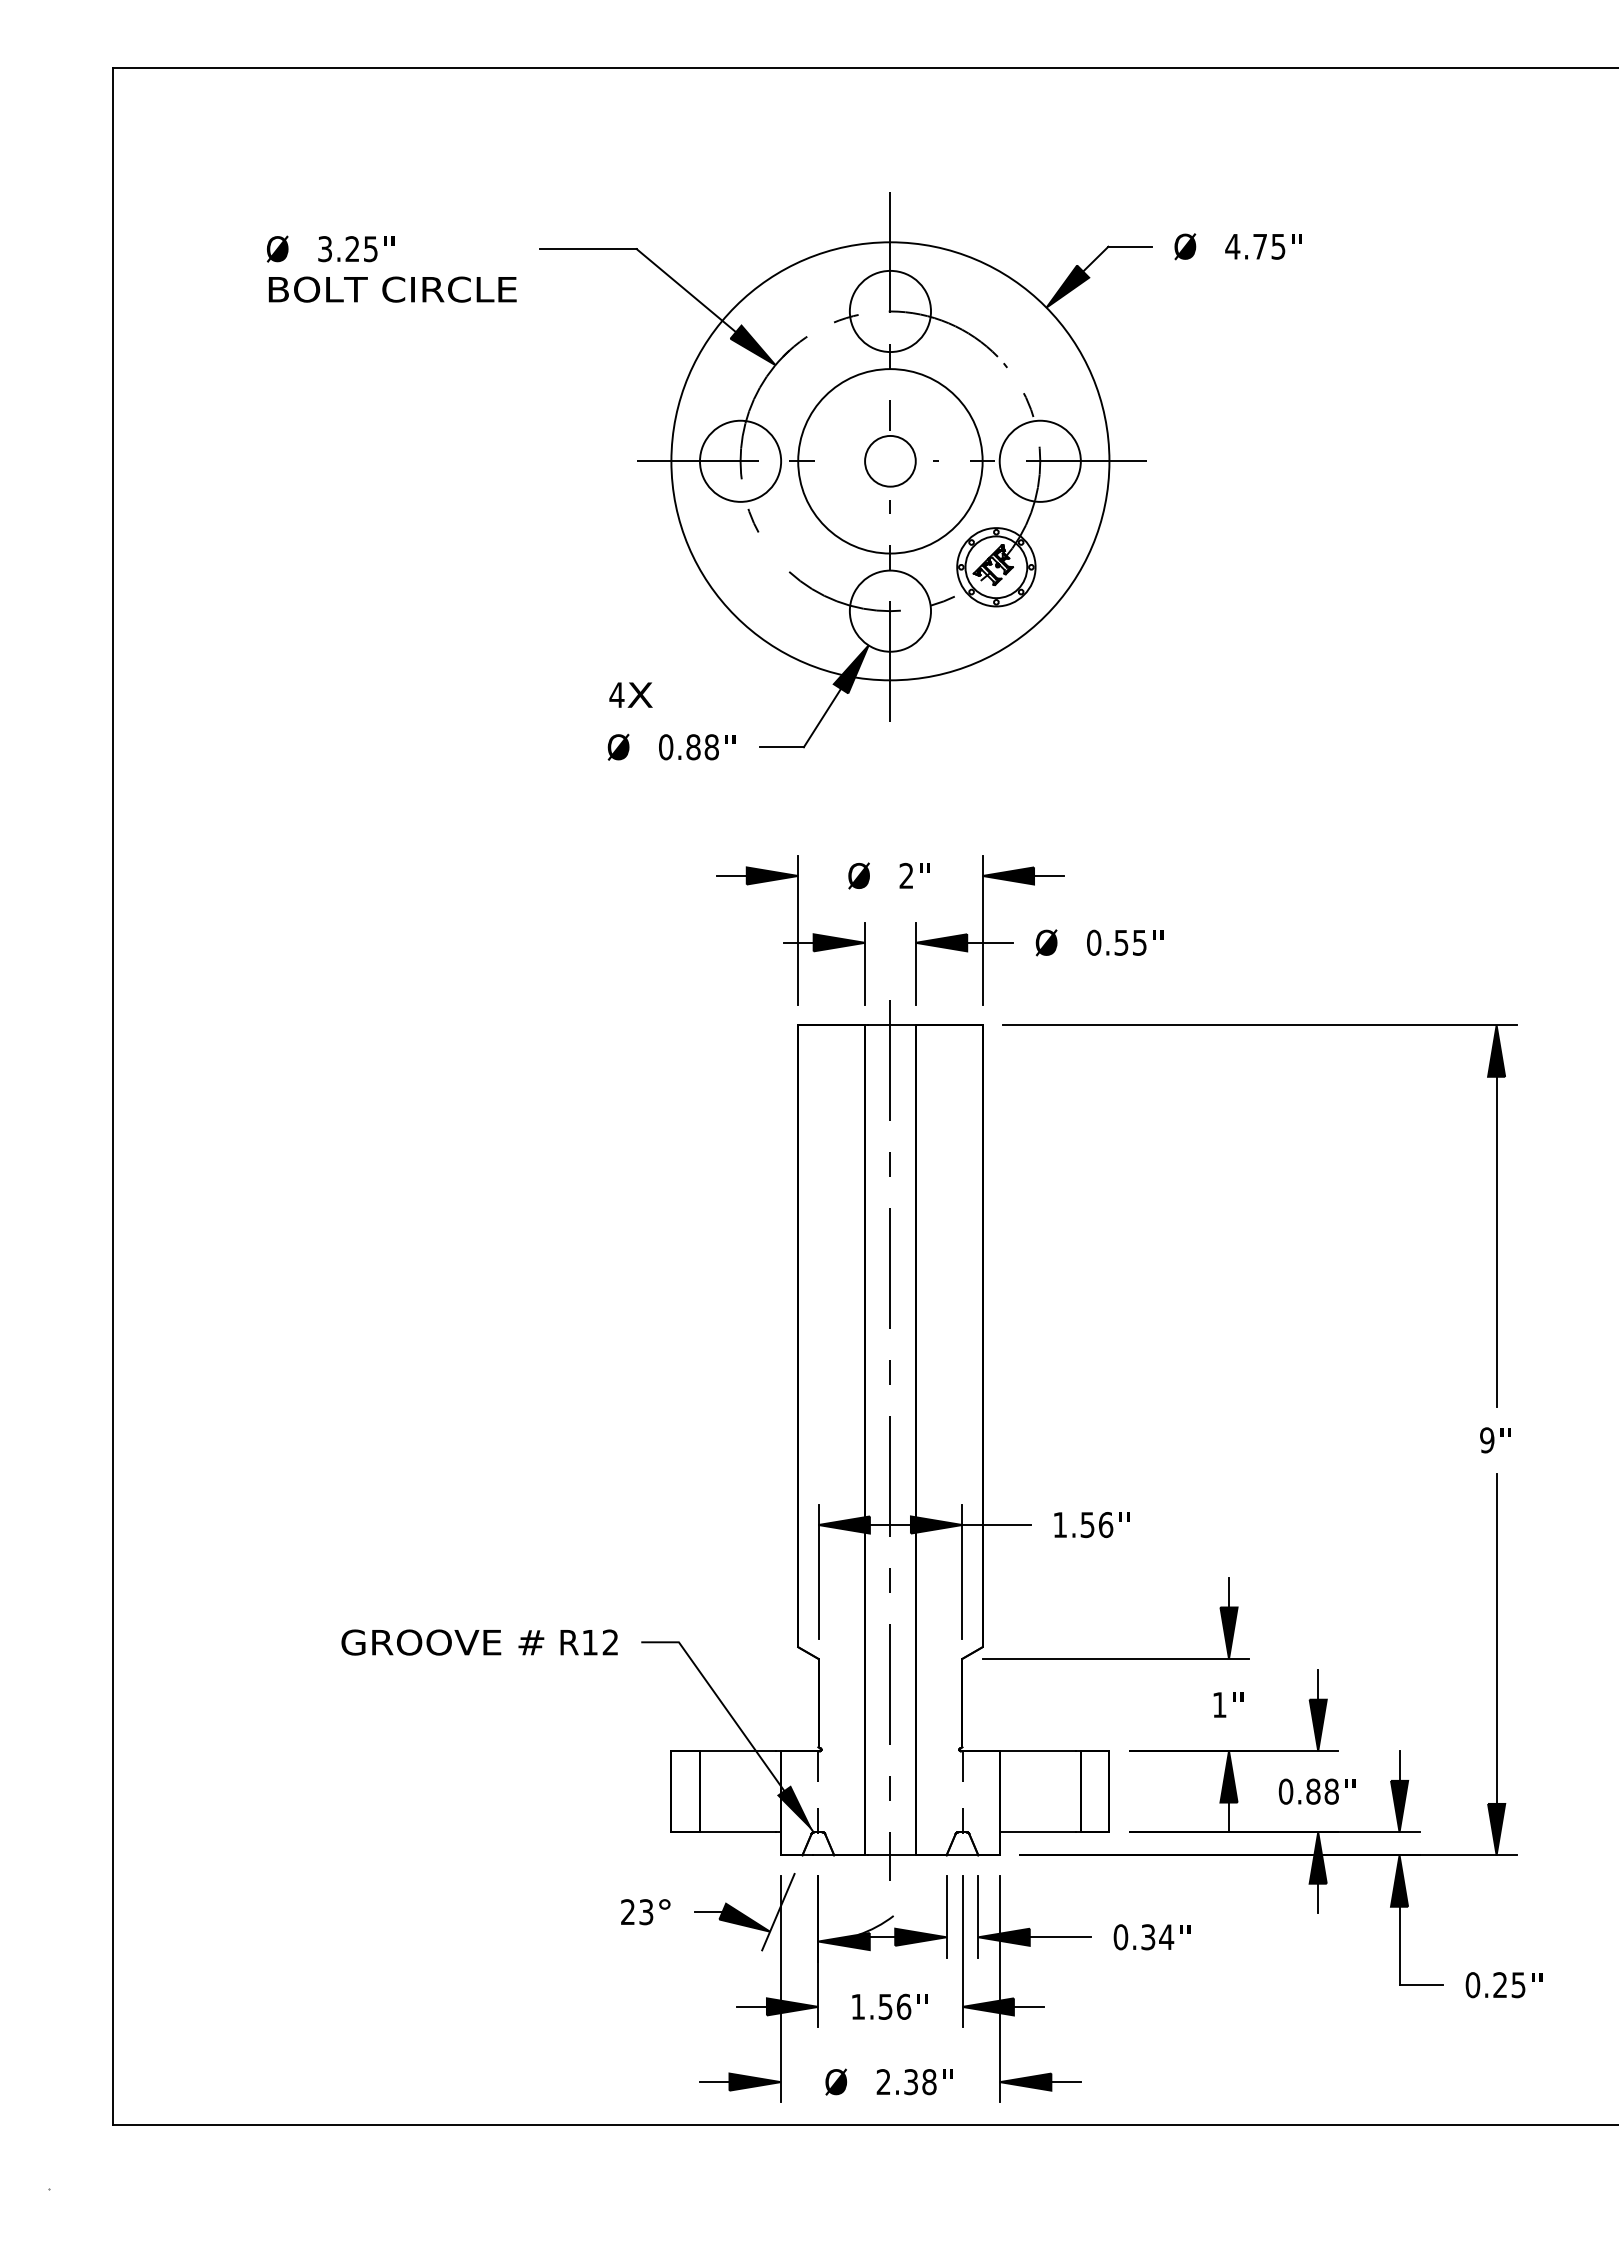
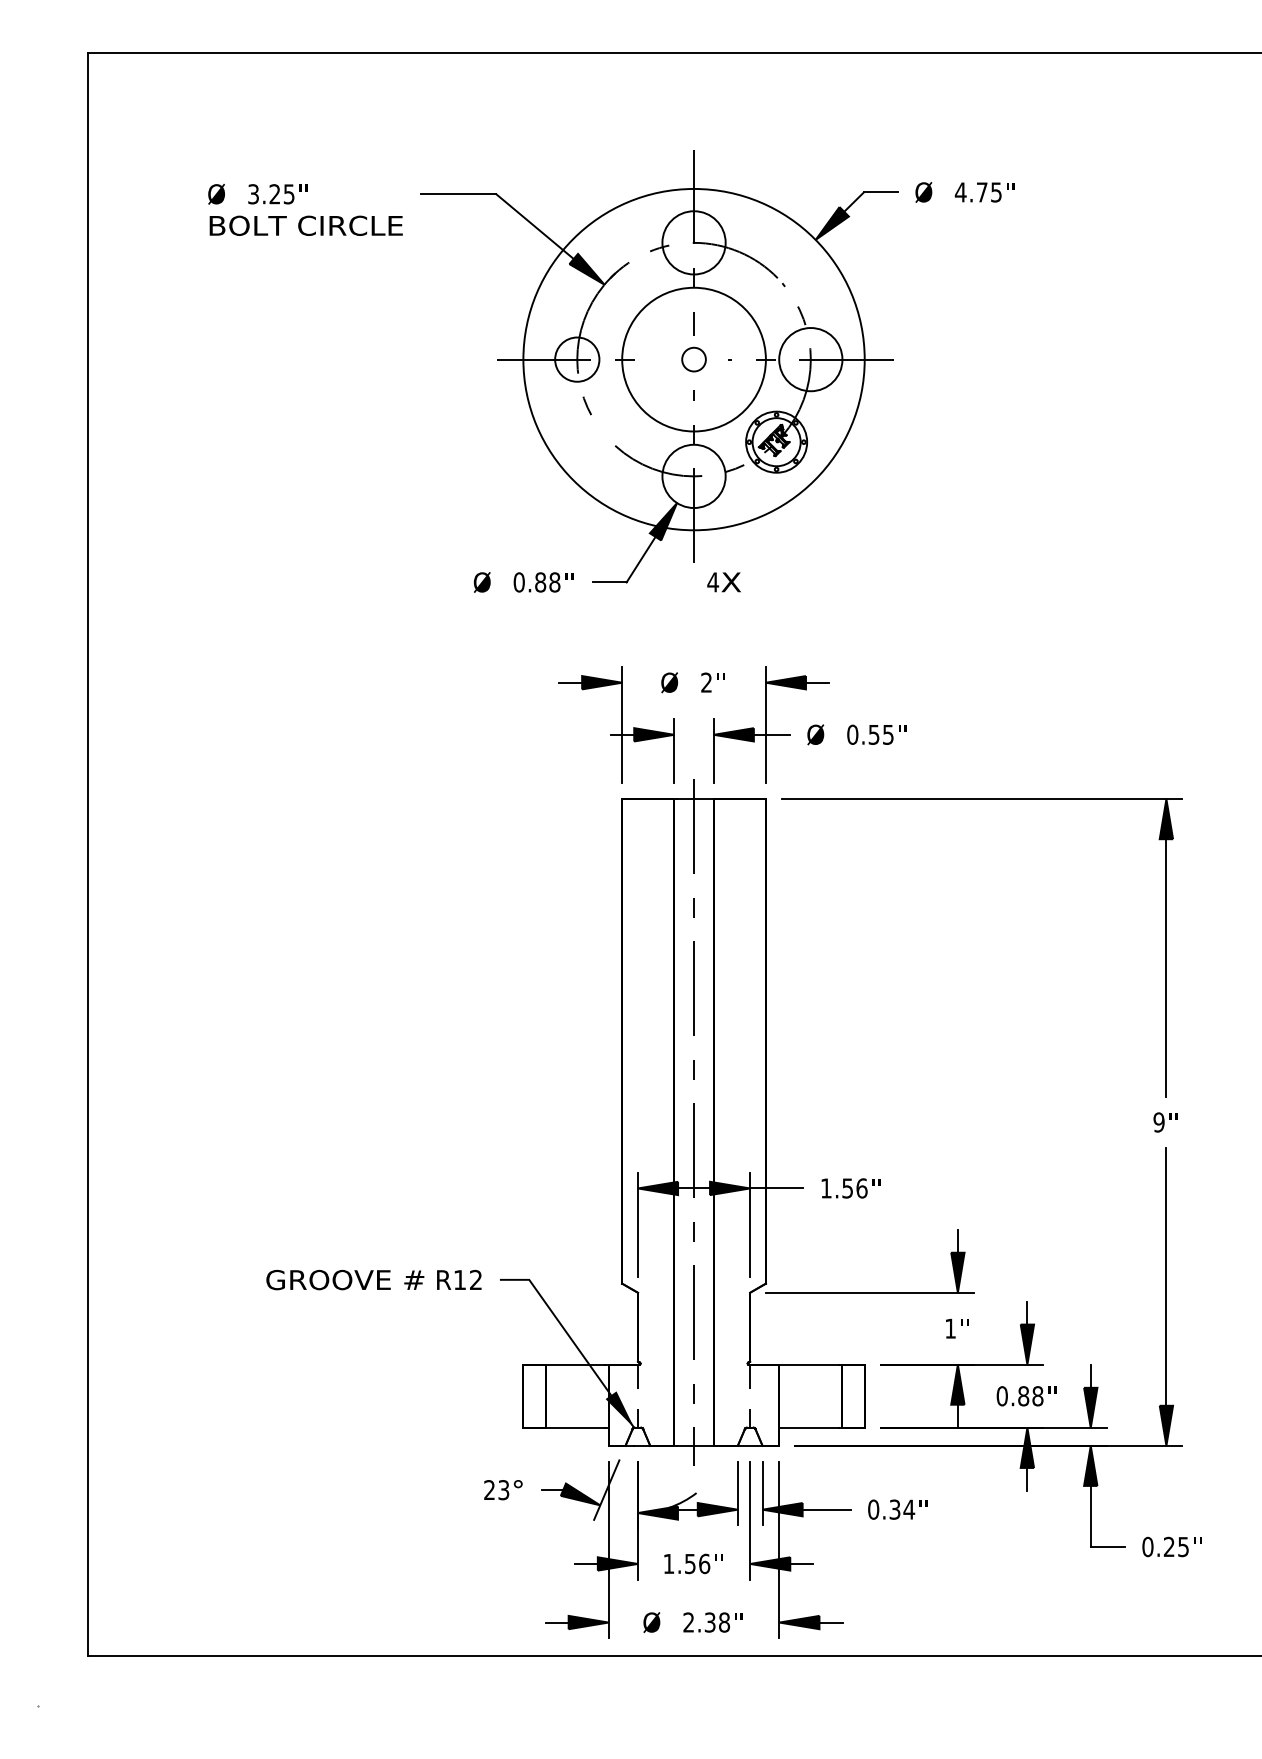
circle: (740, 460) -> (577, 358), size x0.7
circle: (890, 460) -> (694, 358), size x0.6
text: (630, 694) -> (723, 581), moved

